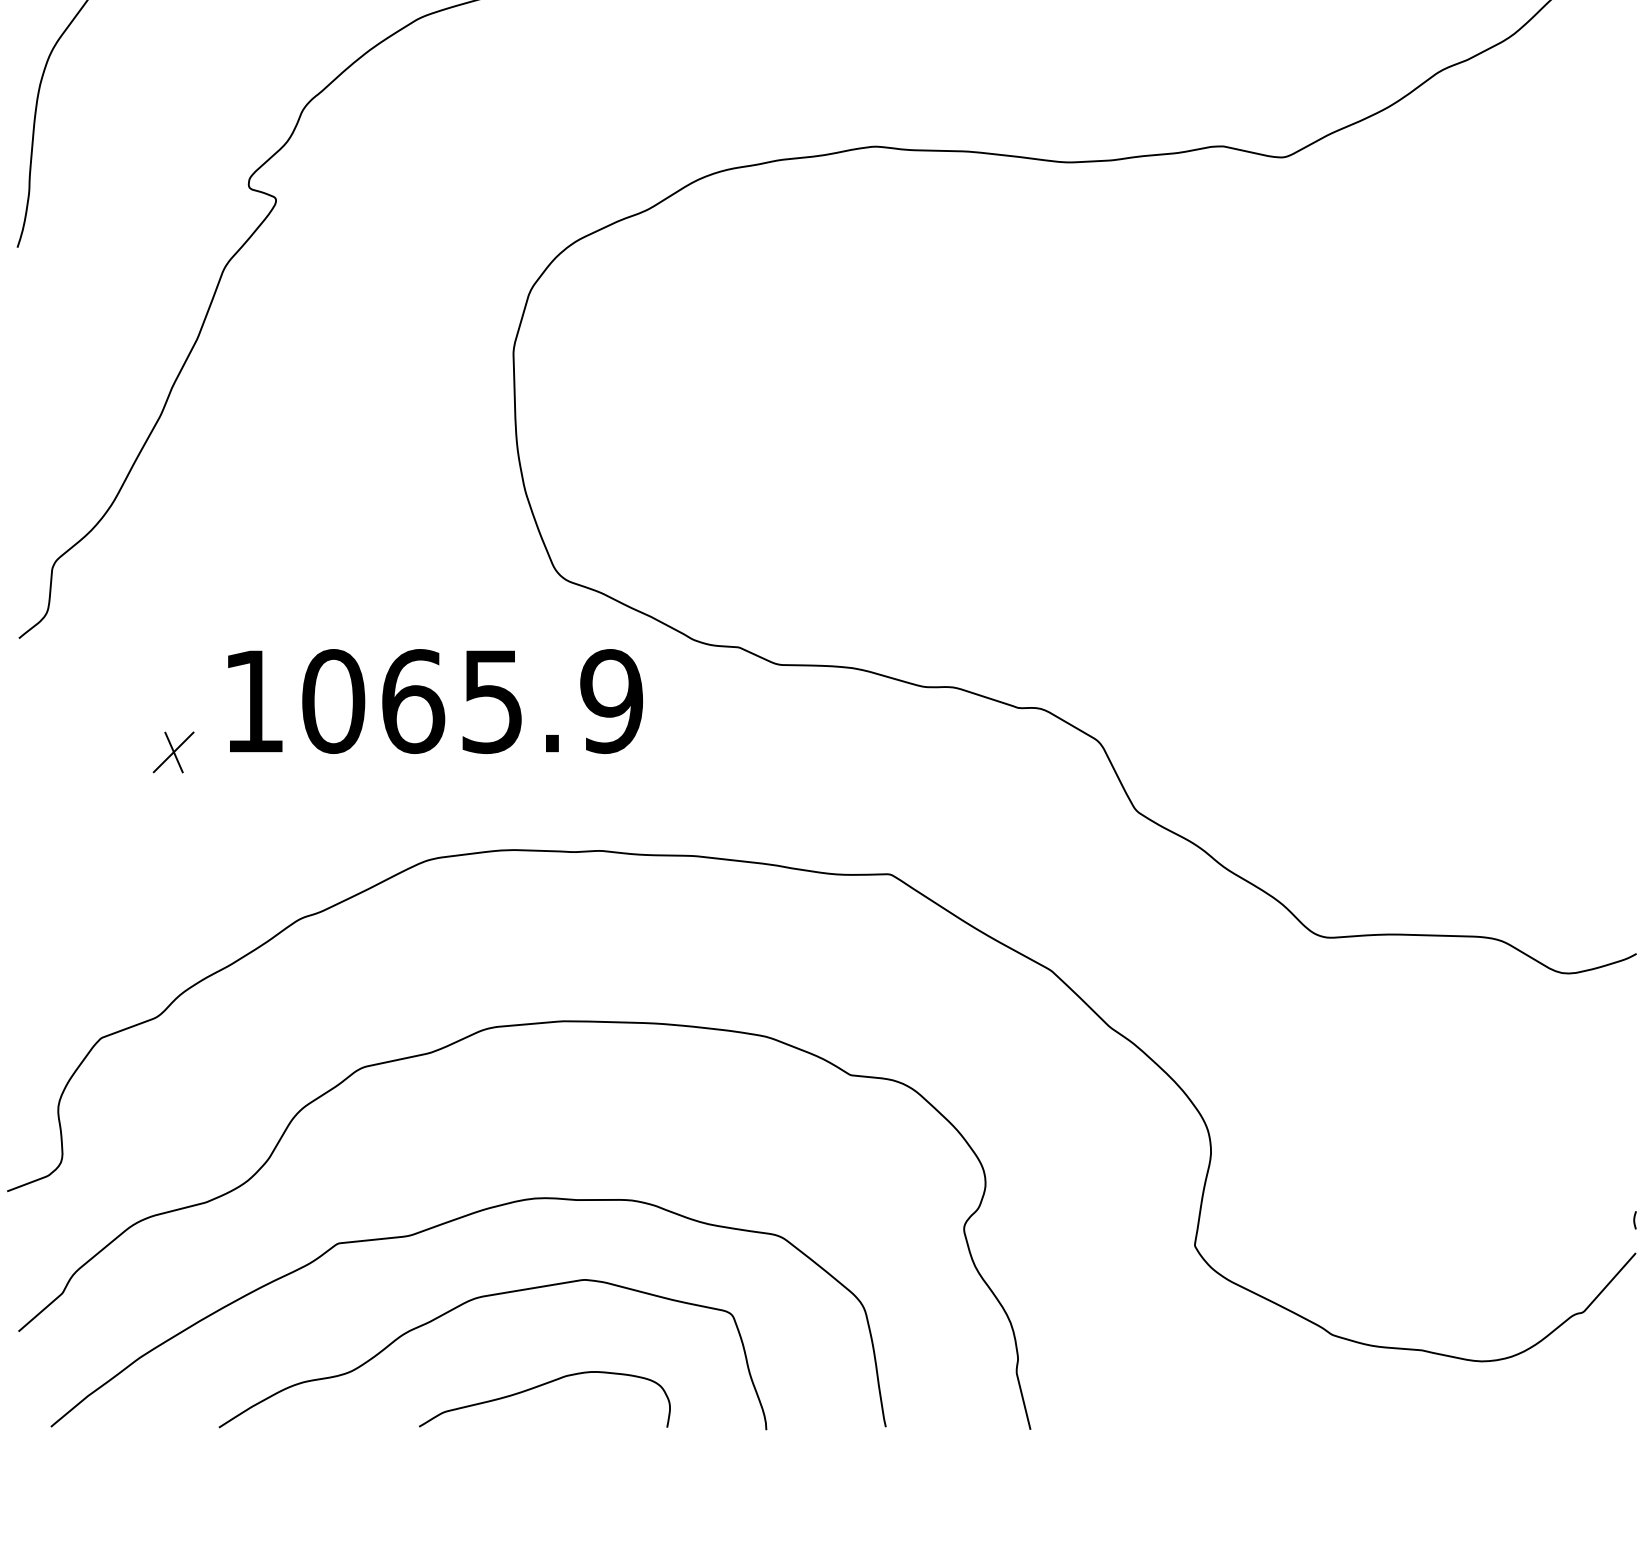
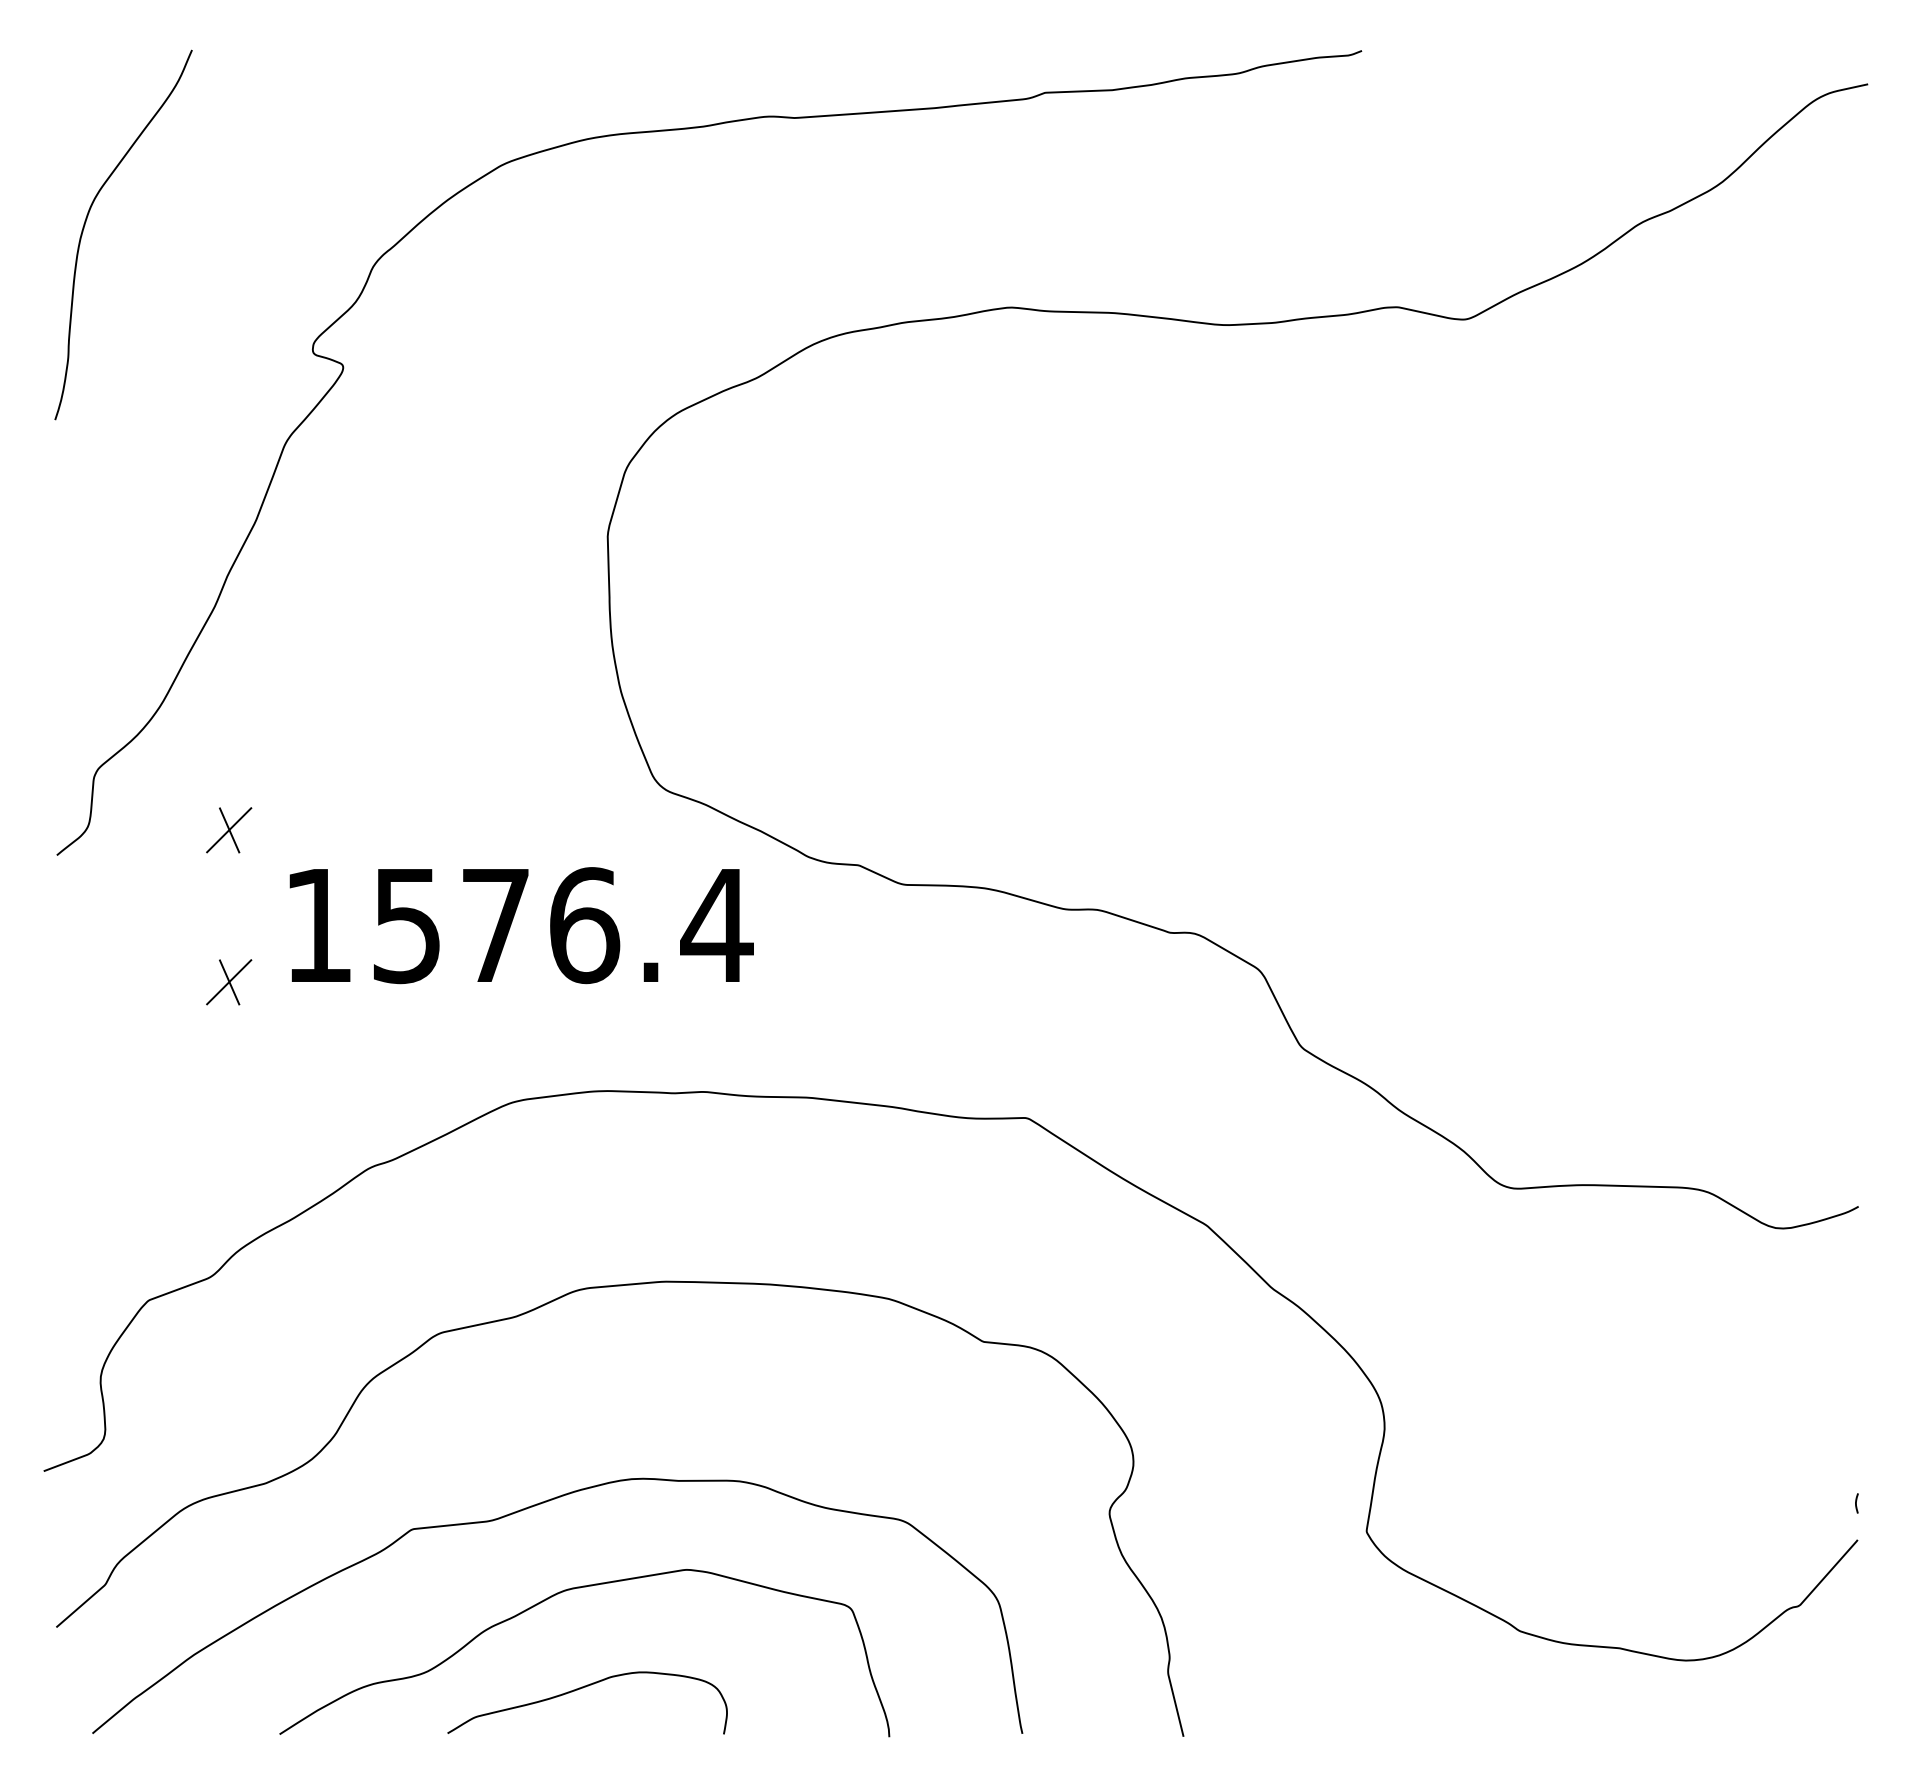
part: (173, 616) -> (229, 830), added
text: (472, 701) -> (562, 925), 1065.9 -> 1576.4
curve: (541, 1386) -> (583, 1688), moved

